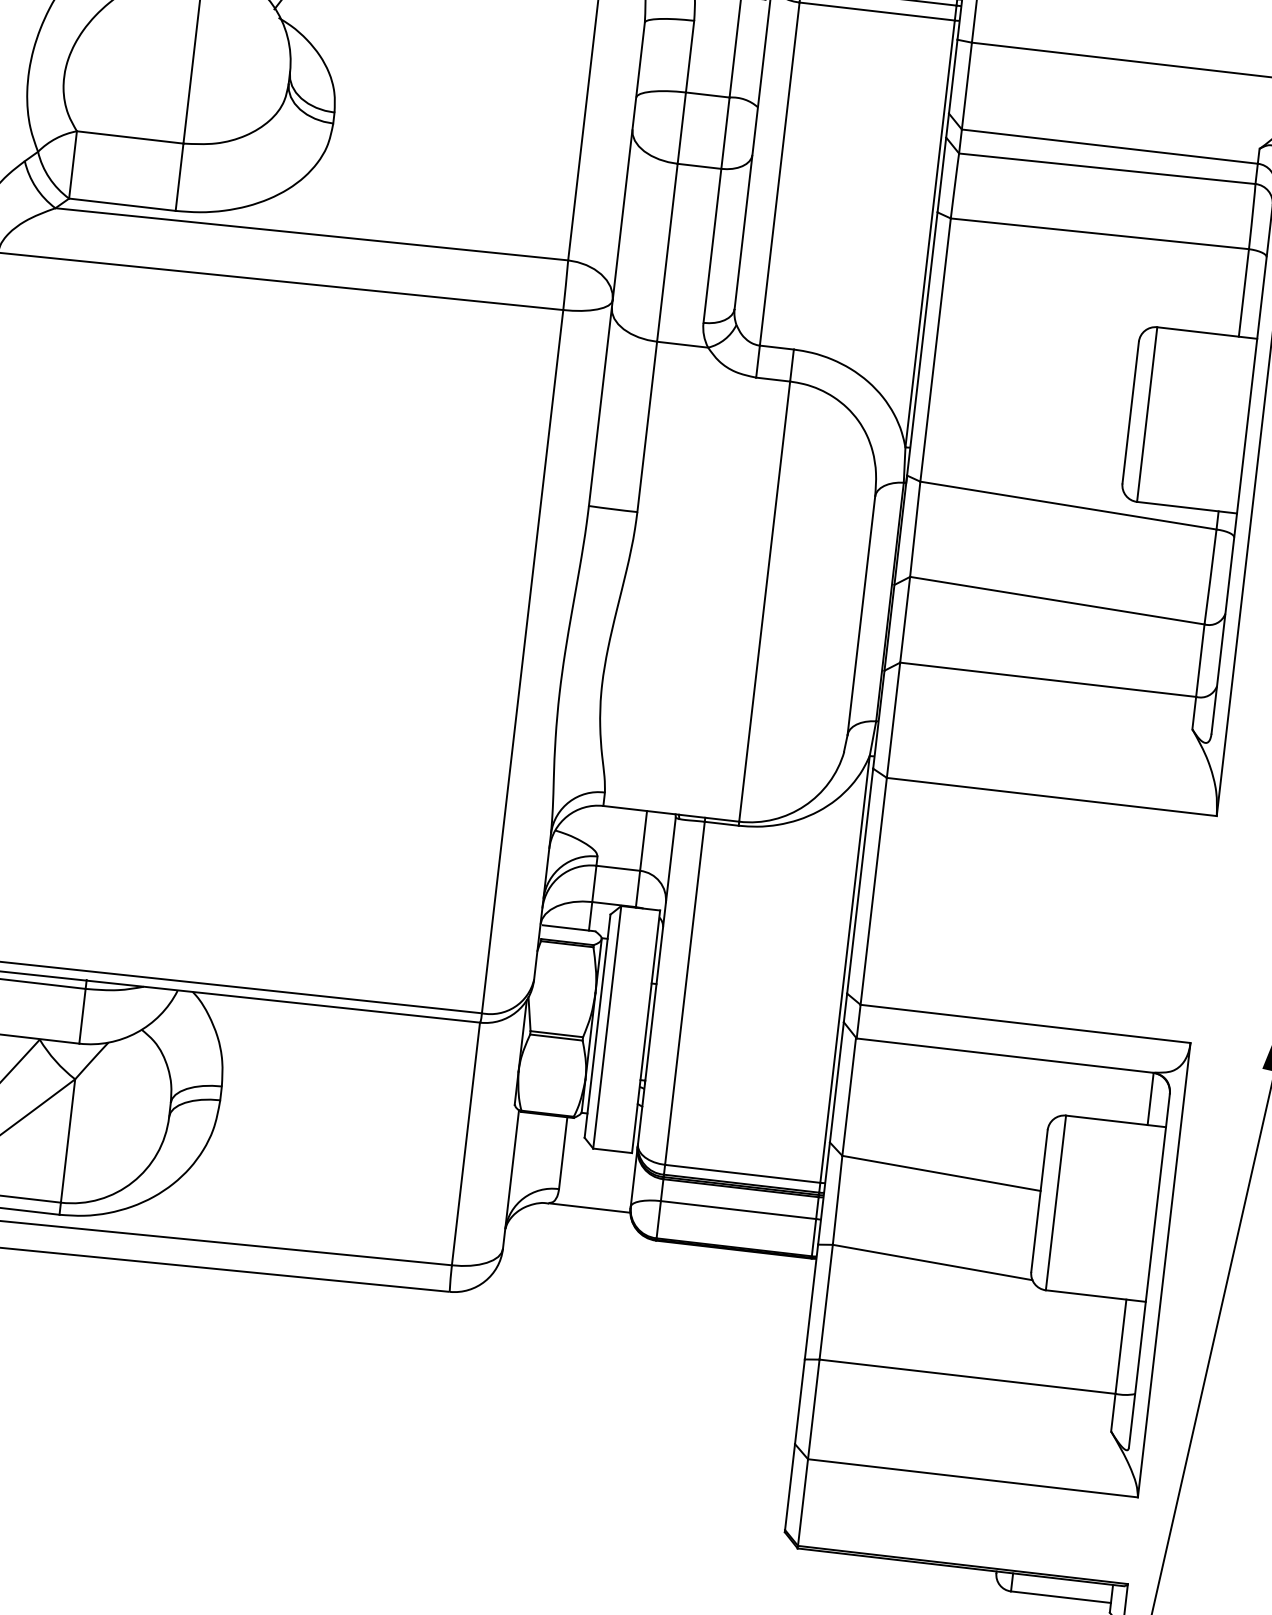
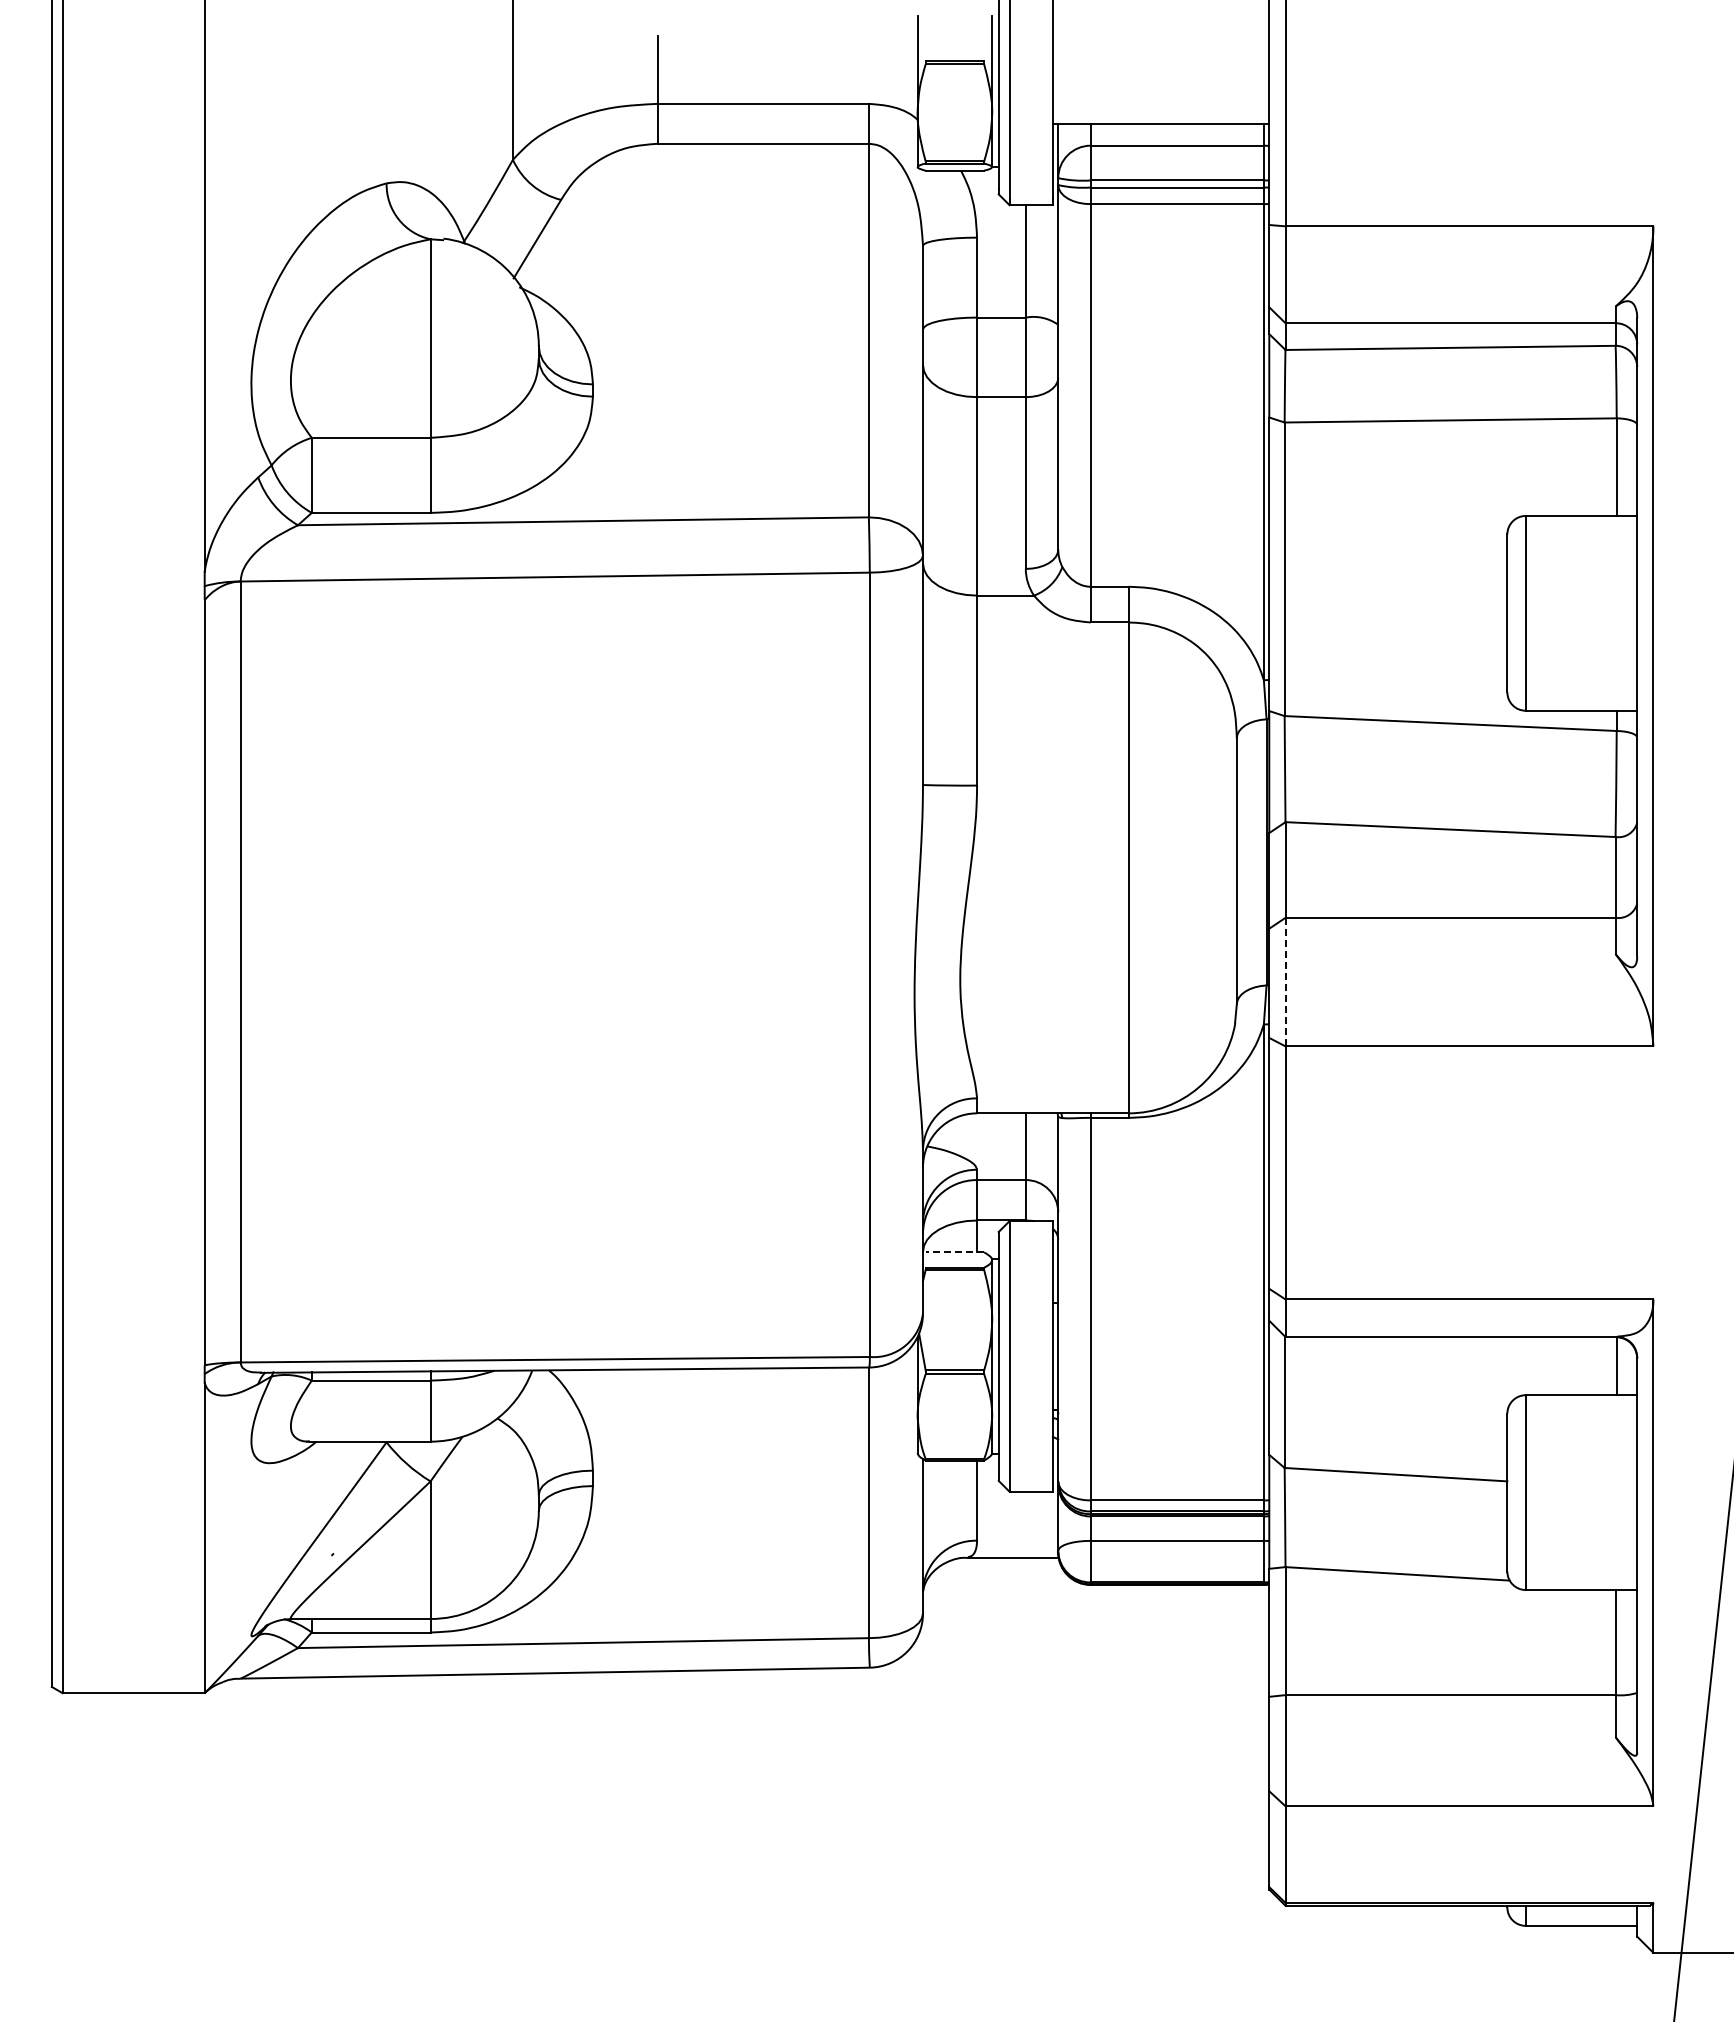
line: (893, 720) -> (1285, 982), solid -> dashed
line: (568, 928) -> (954, 1252), solid -> dashed

